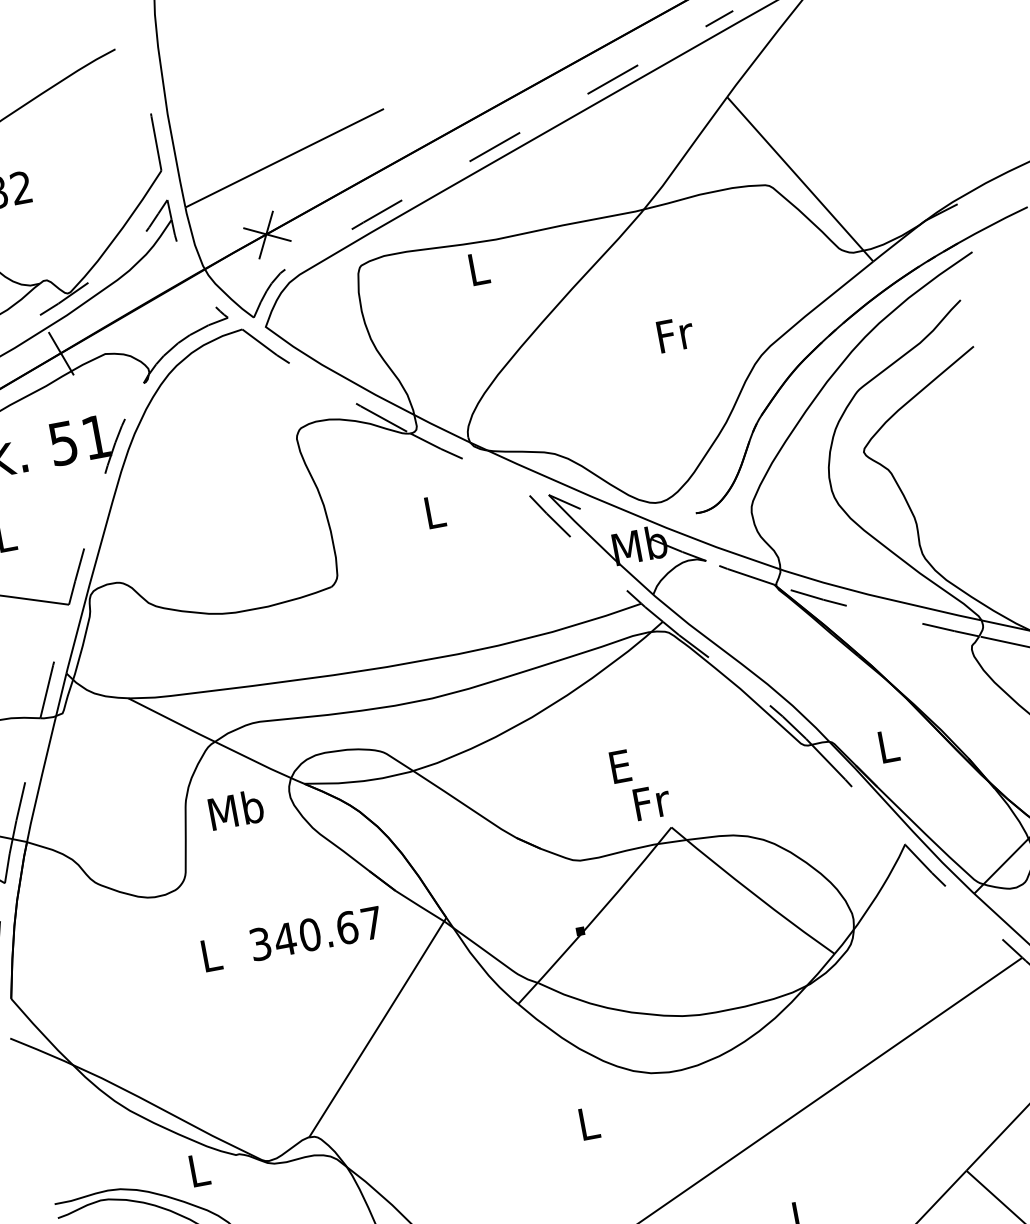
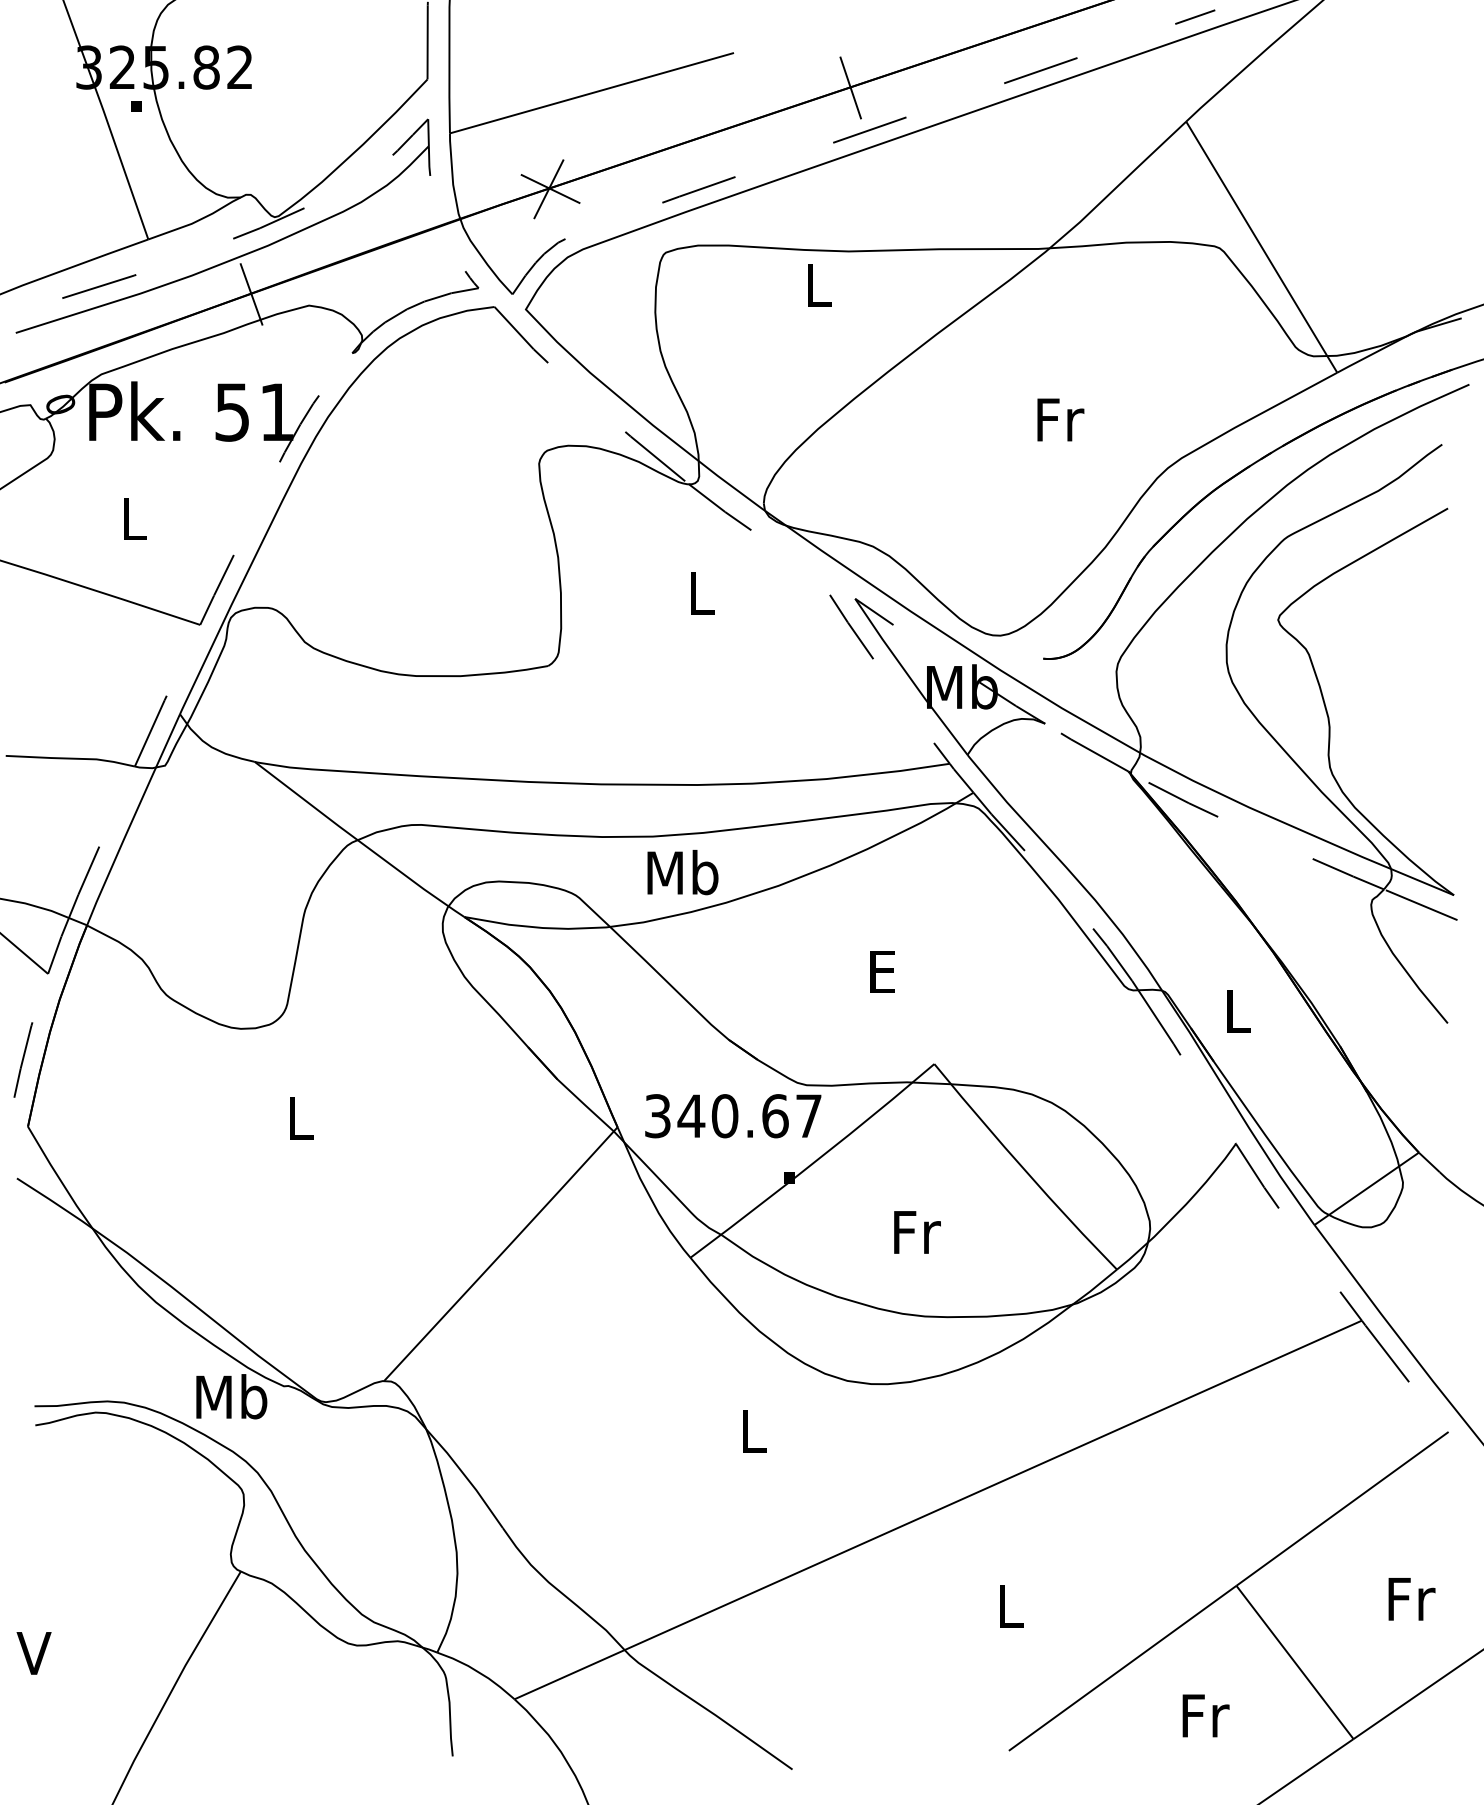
line: (474, 118) -> (850, 87), added
text: (652, 802) -> (917, 1232), moved
text: (235, 809) -> (682, 872), moved
text: (316, 933) -> (733, 1116), moved
text: (198, 1169) -> (231, 1396), L -> Mb

